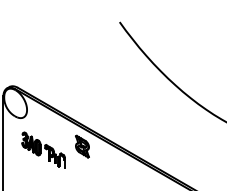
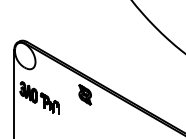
part: (43, 149) -> (39, 97), moved

